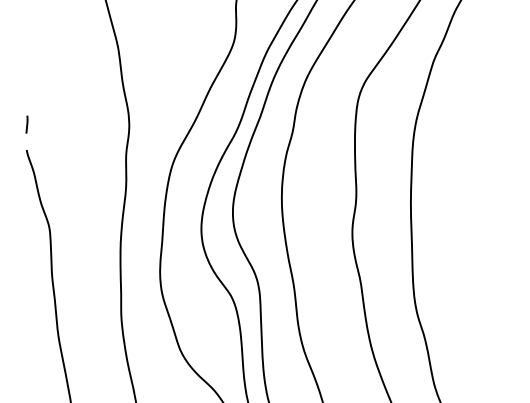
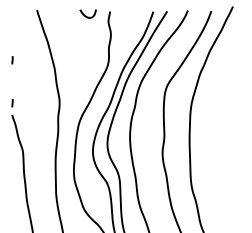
line: (27, 31) -> (12, 60), added

